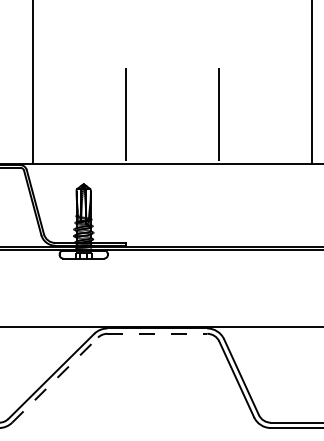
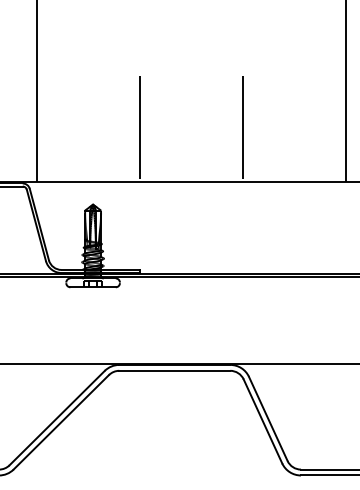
line: (157, 333) -> (175, 370), dashed -> solid
line: (55, 379) -> (61, 421), dashed -> solid

